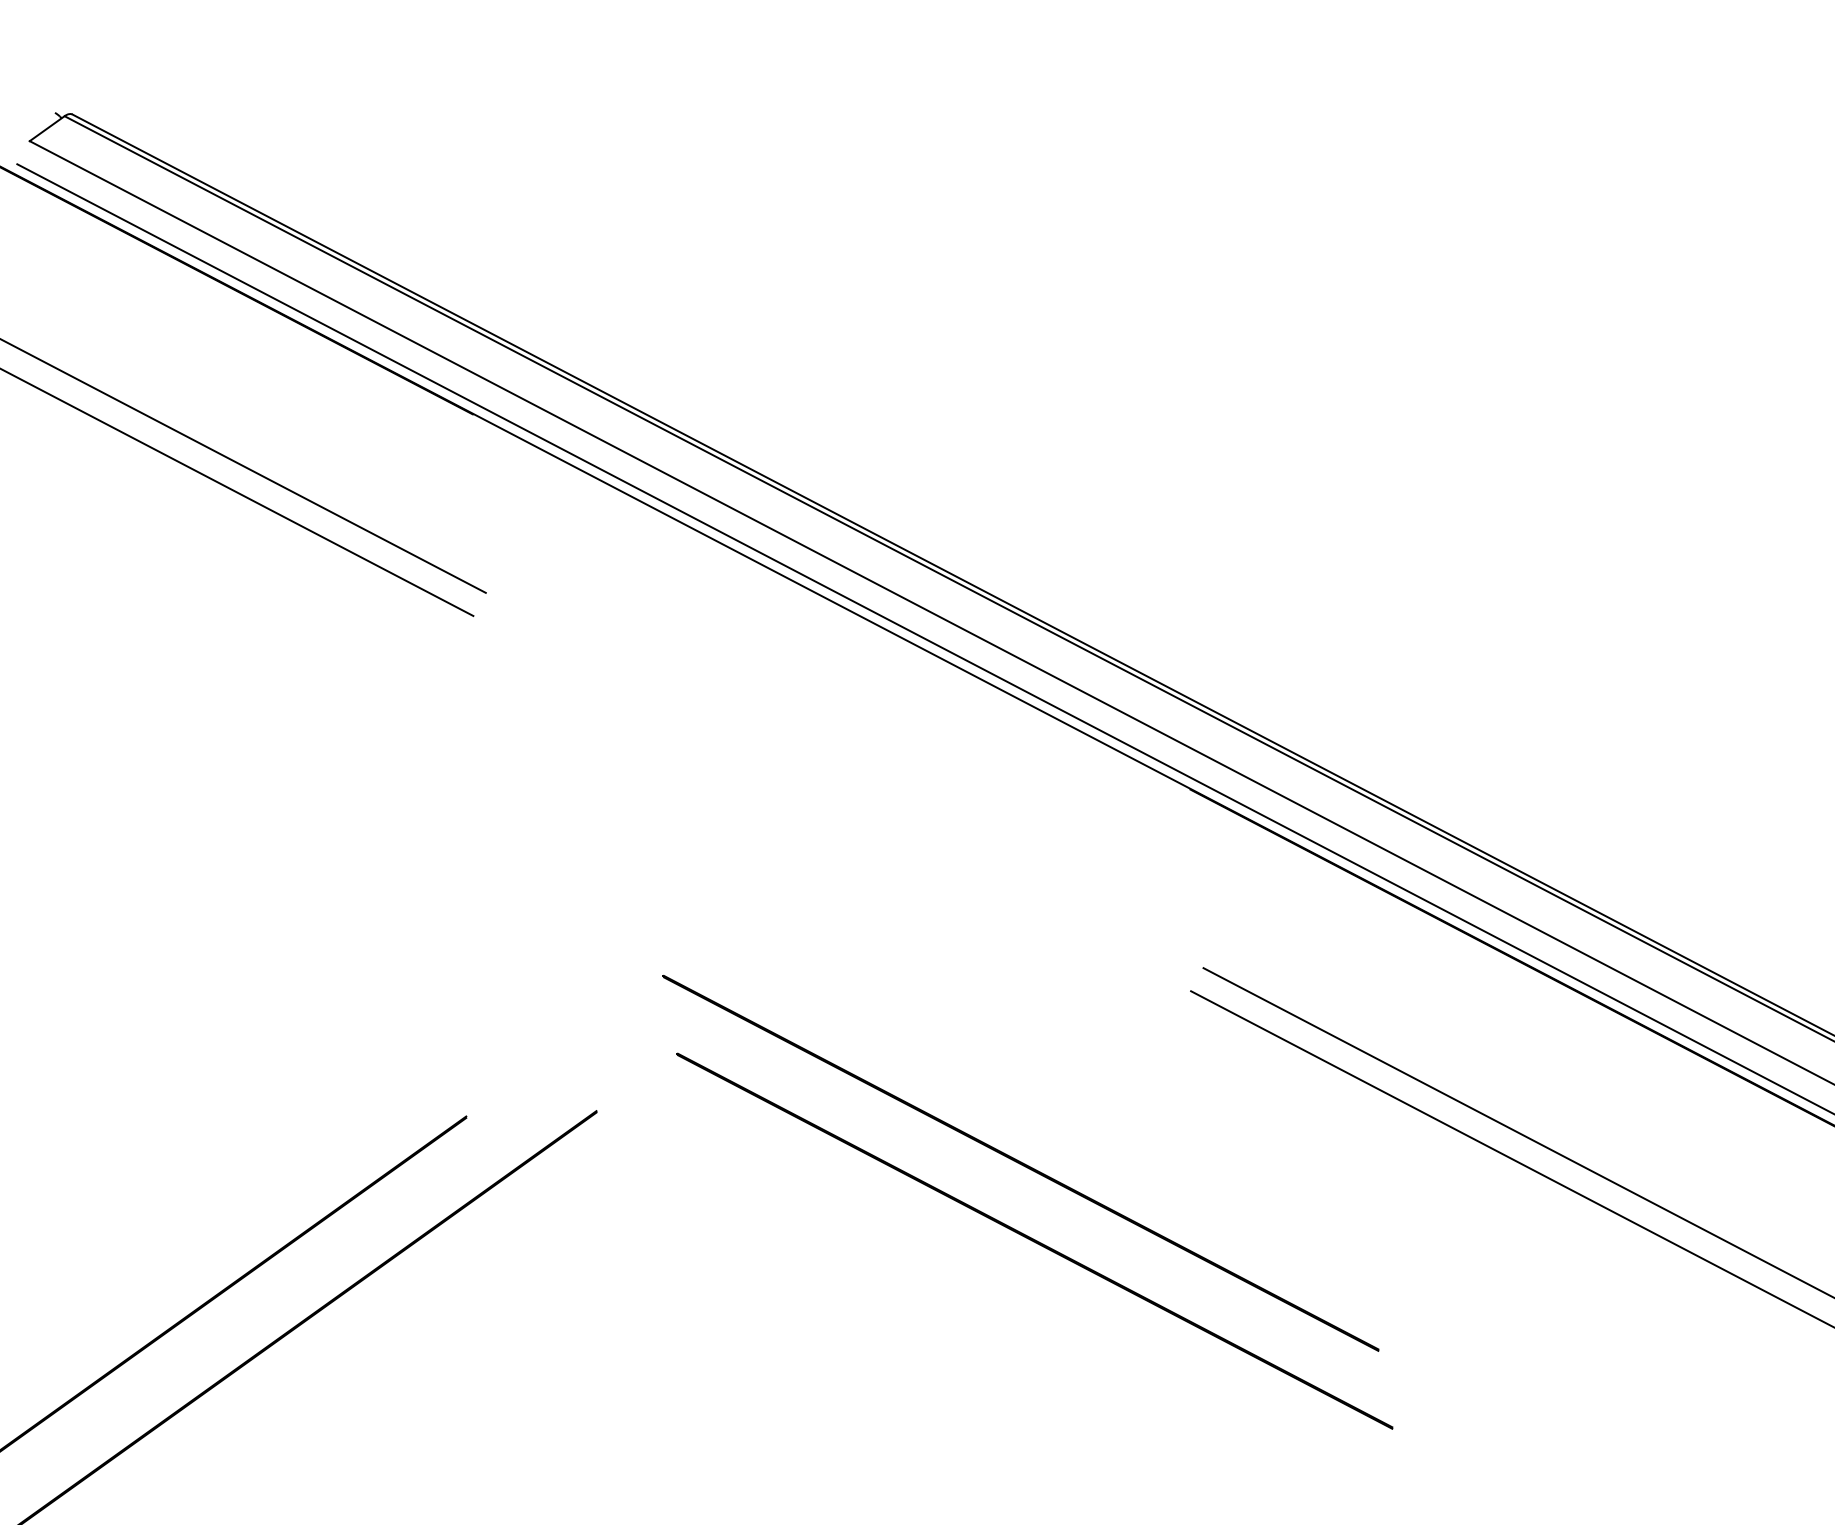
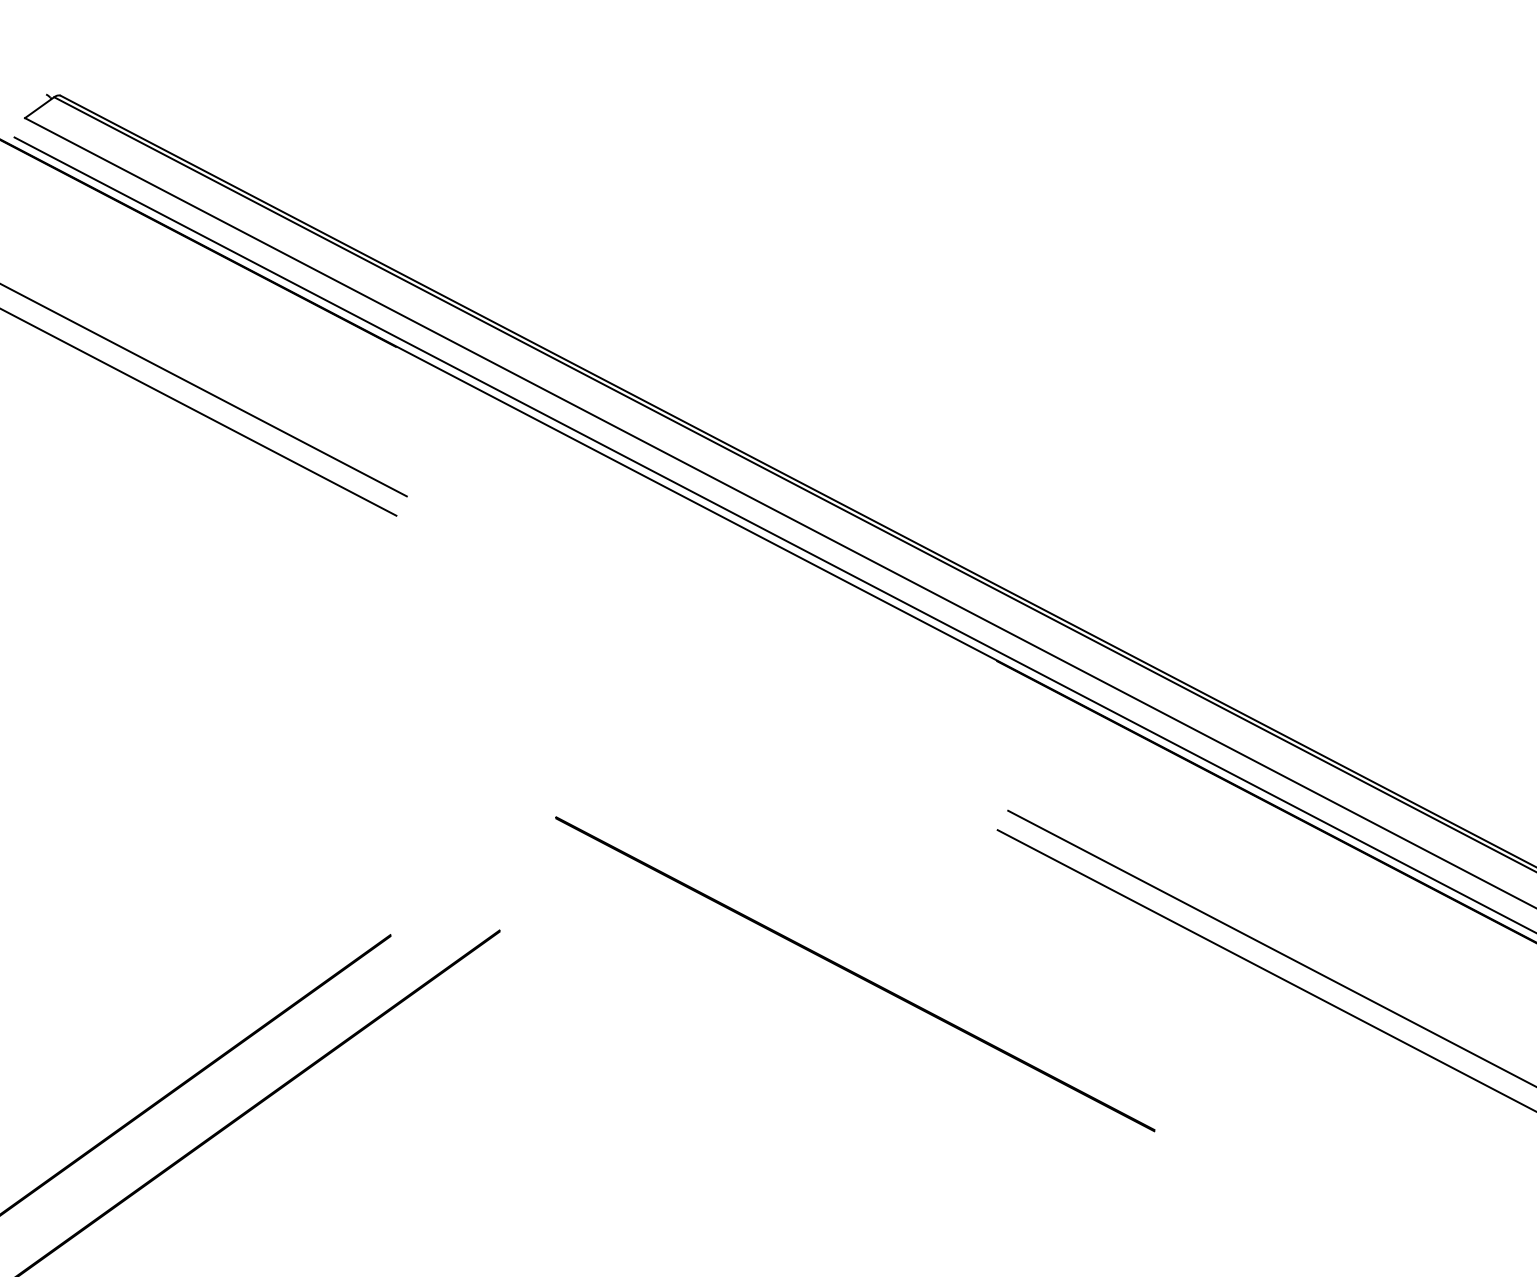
line: (1034, 1240) -> (866, 1038), removed

